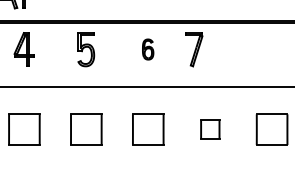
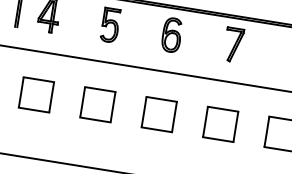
part: (147, 49) -> (171, 34), size x1.67
part: (194, 49) -> (233, 44), moved
part: (210, 129) -> (221, 124), size x1.67

